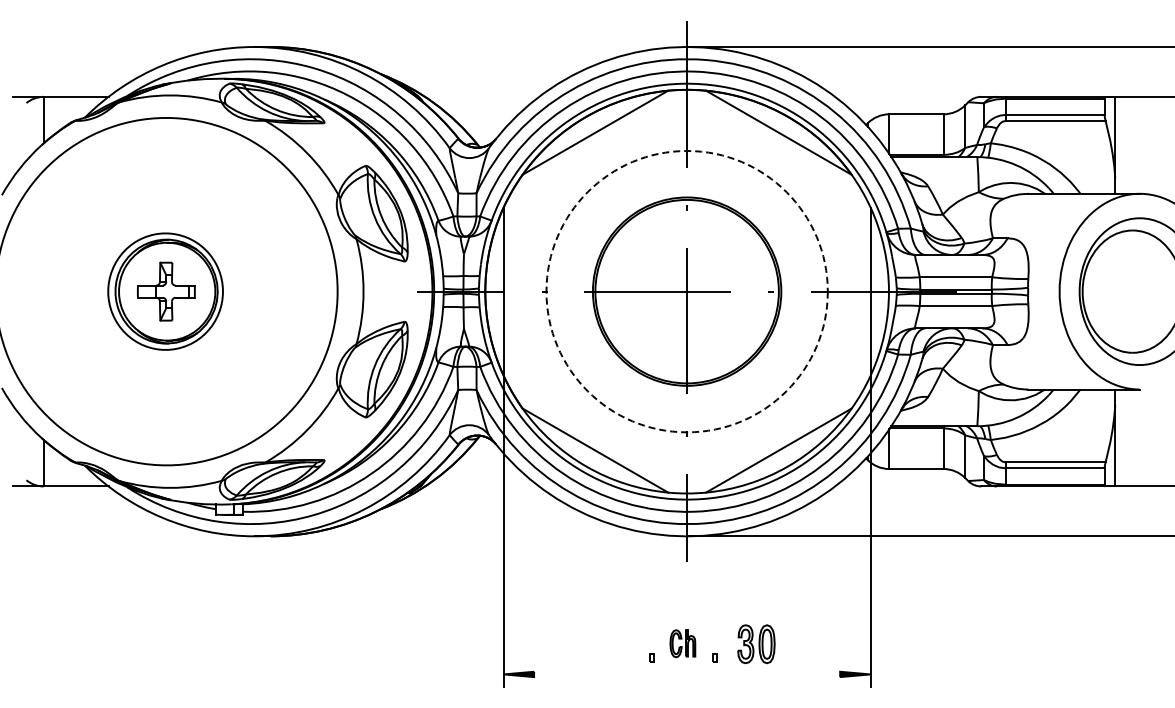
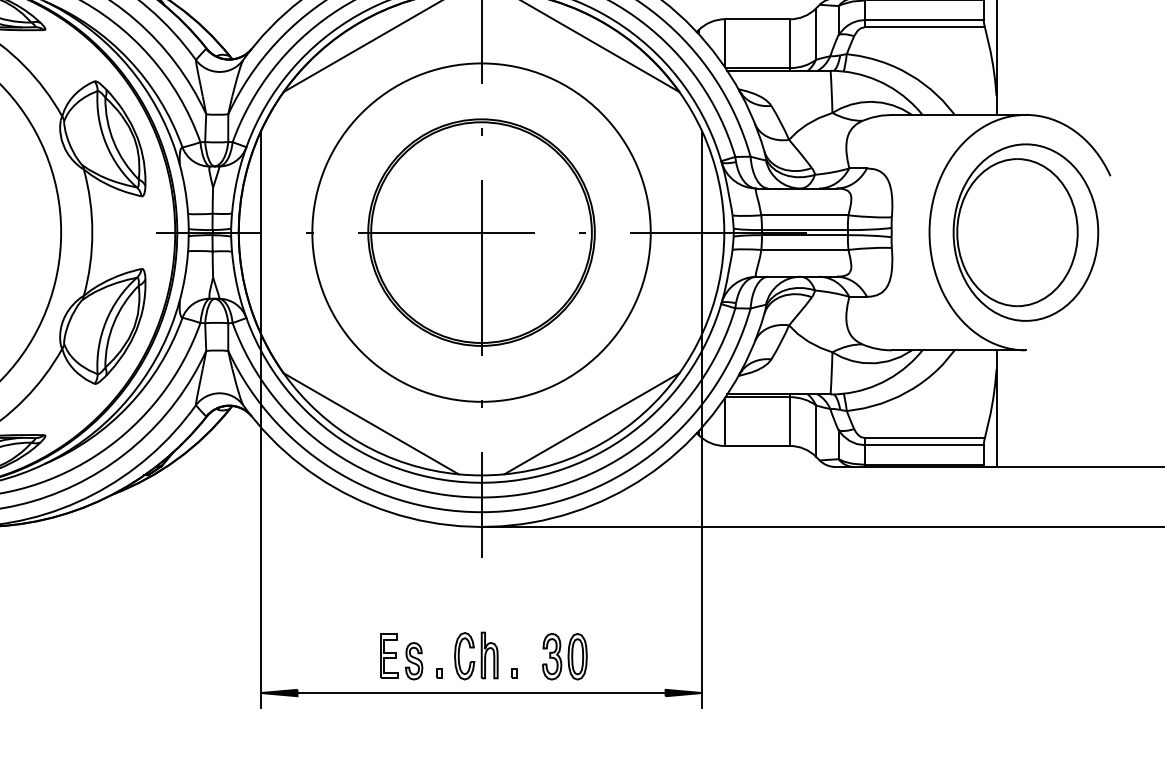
circle: (686, 291) -> (480, 232), dashed -> solid
part: (620, 643) -> (401, 655), added
part: (682, 643) -> (475, 655), size x1.43
line: (687, 674) -> (481, 693), added

